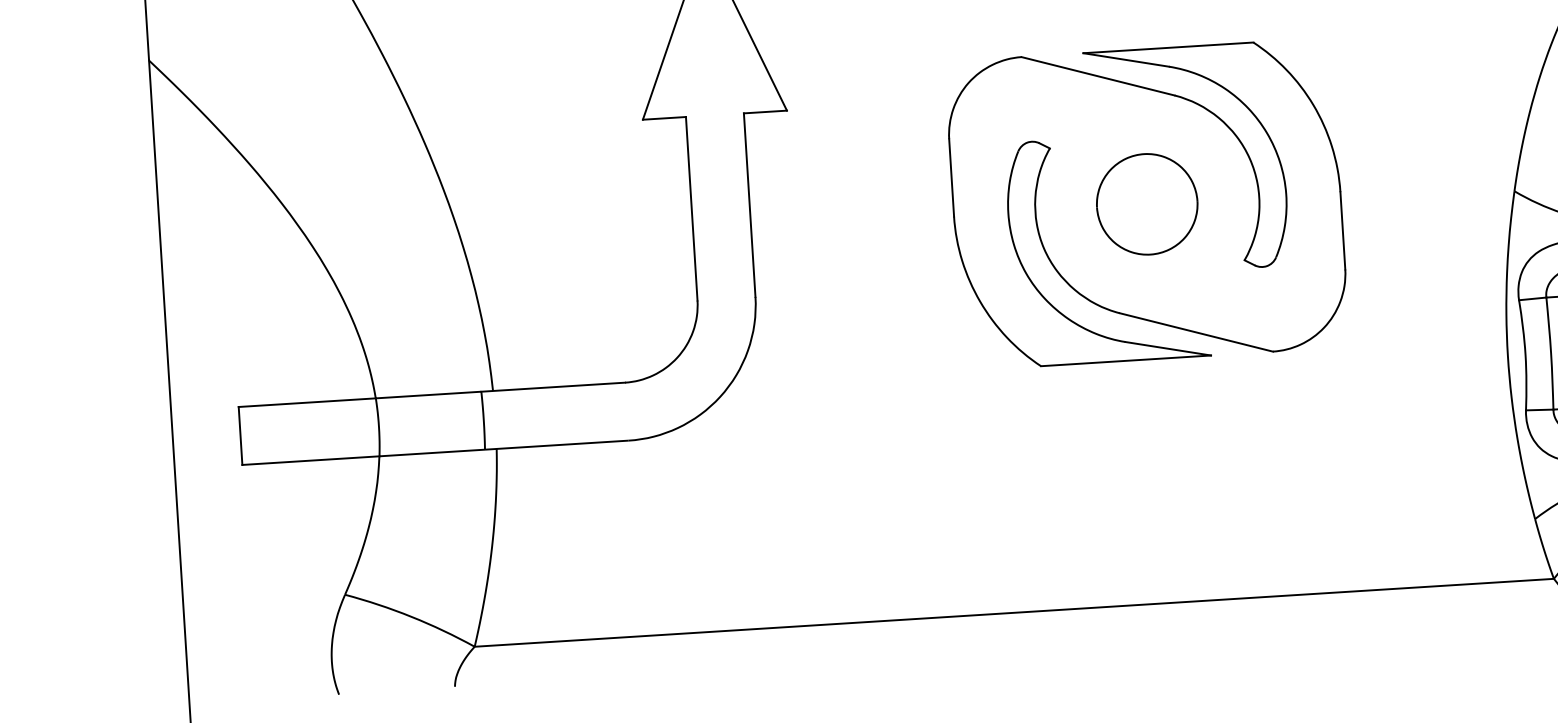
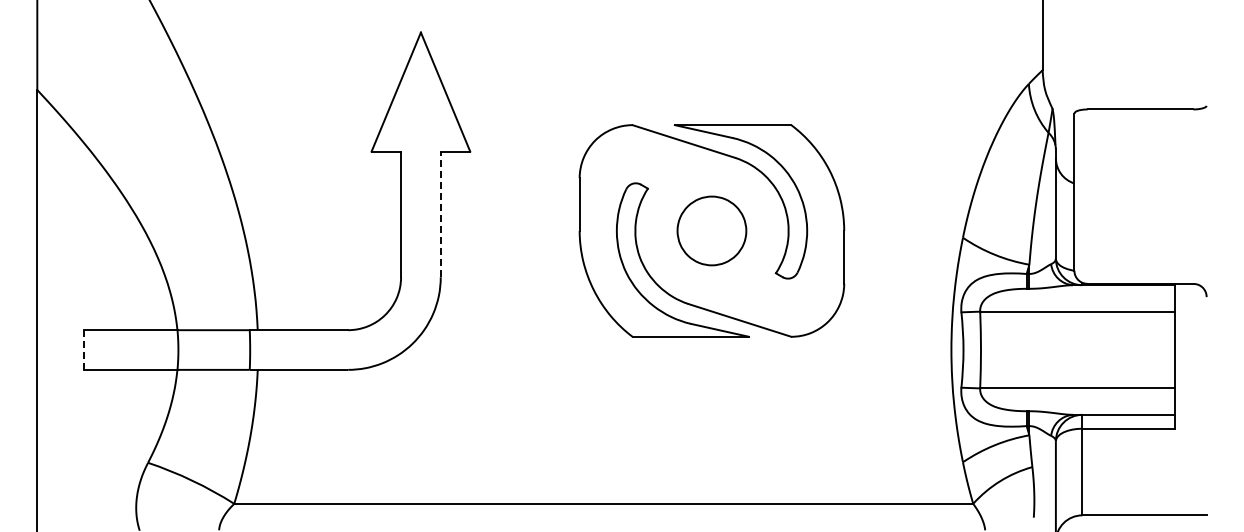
line: (749, 205) -> (440, 214), solid -> dashed
line: (240, 436) -> (83, 350), solid -> dashed

